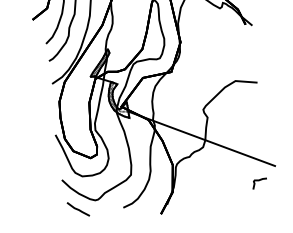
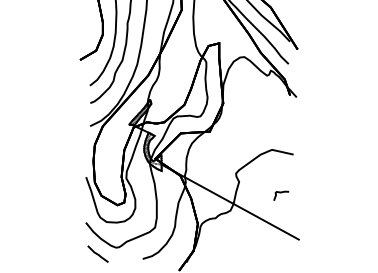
part: (259, 183) -> (281, 195), moved

